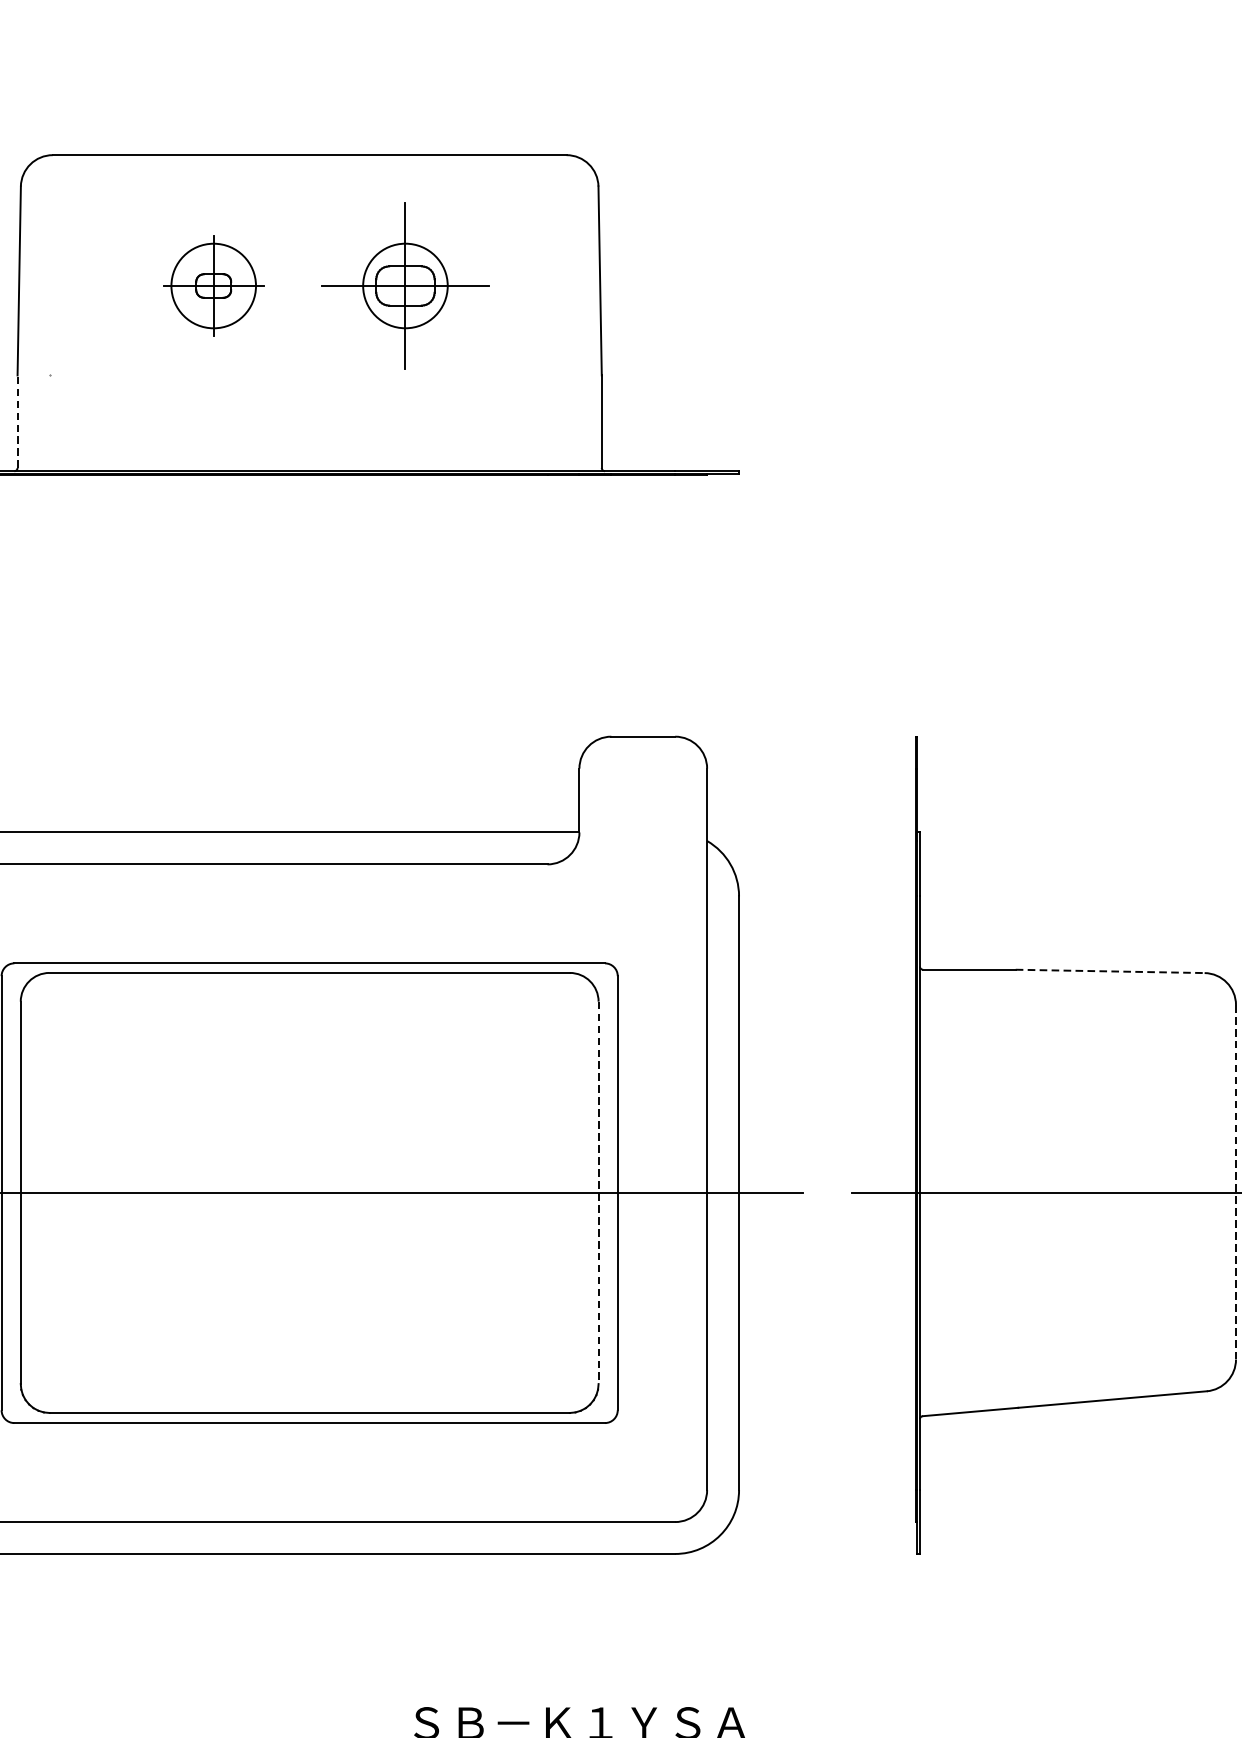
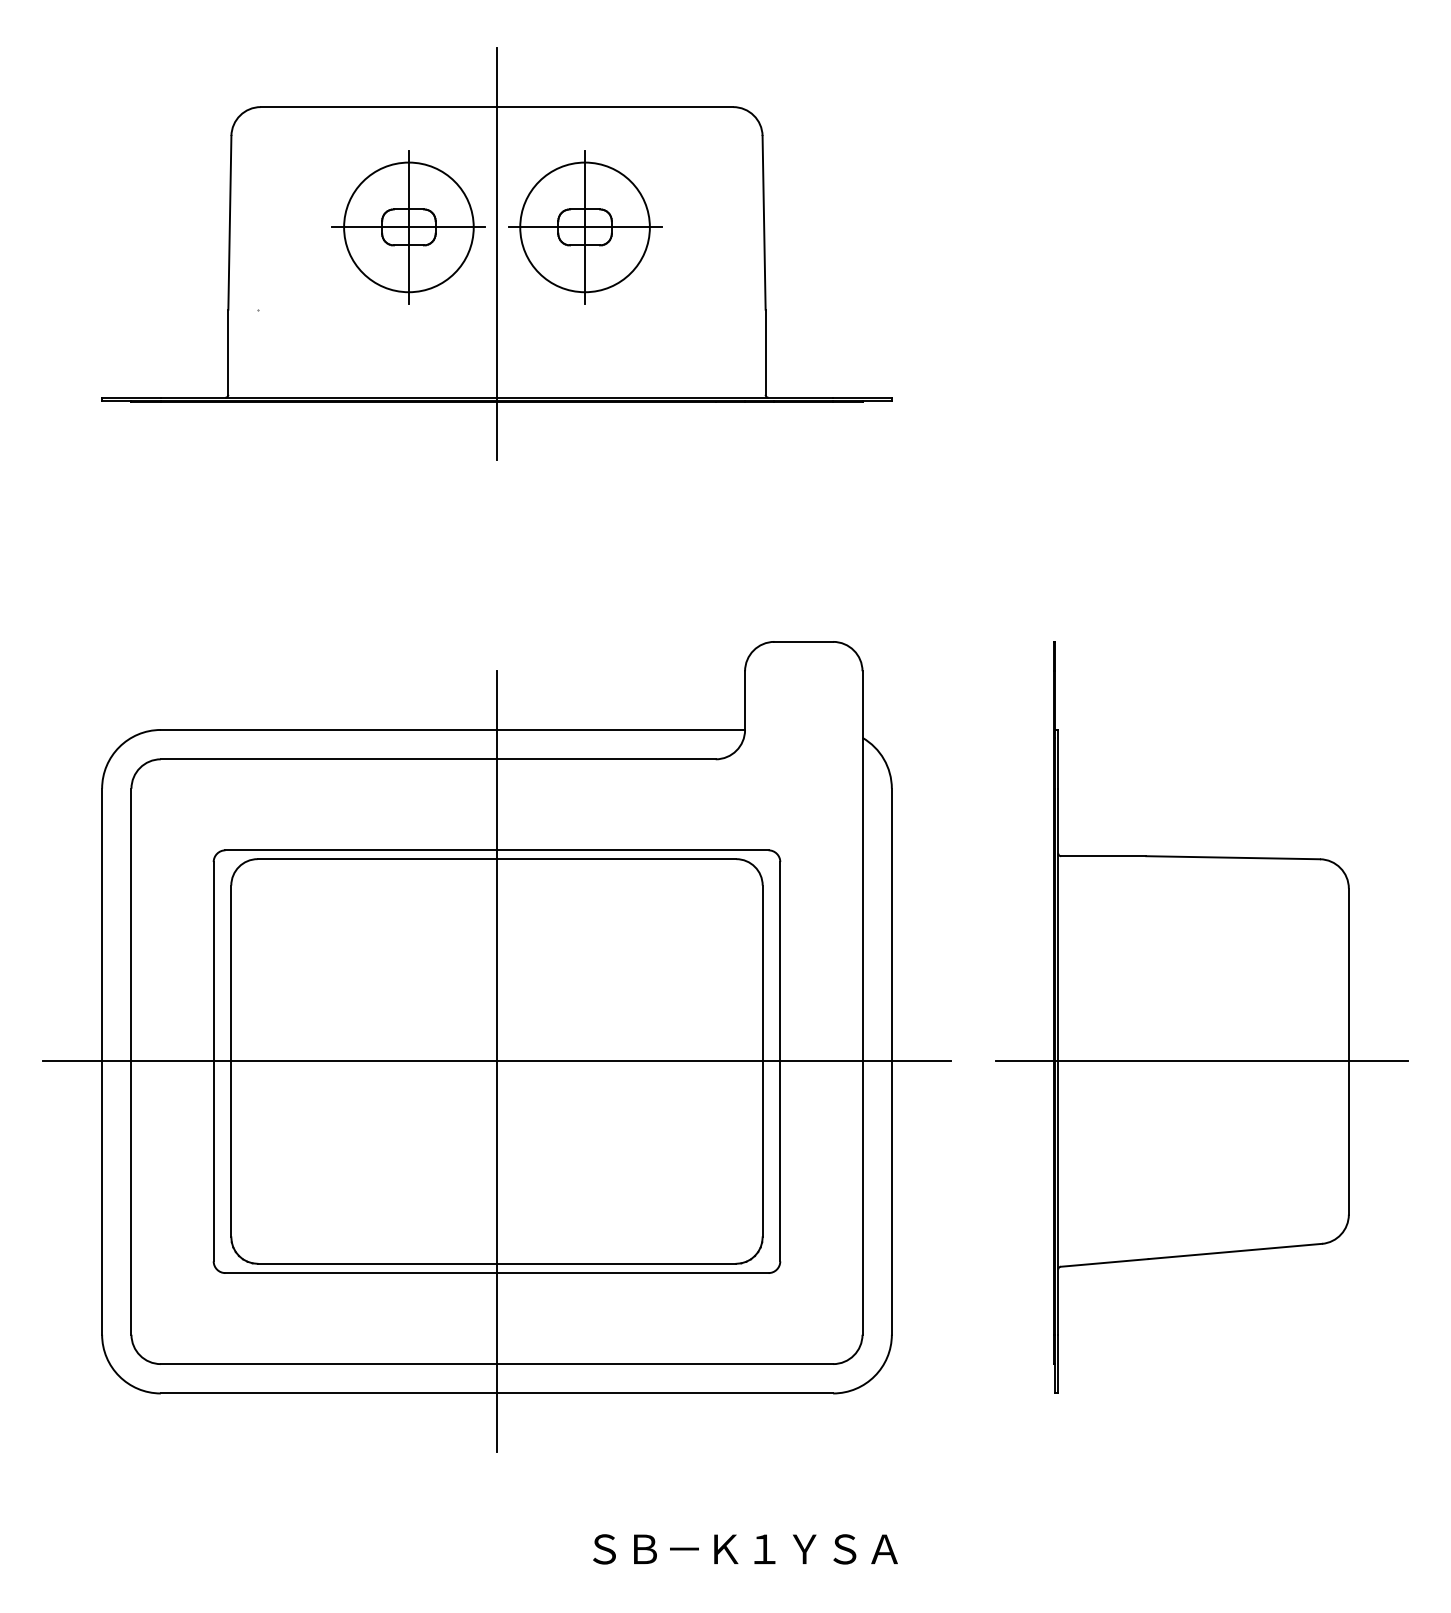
part: (213, 286) -> (408, 227), size x1.67
circle: (404, 286) -> (584, 227), size x1.67
line: (310, 315) -> (497, 254), added
line: (17, 422) -> (228, 352), dashed -> solid
line: (1110, 971) -> (1233, 857), dashed -> solid
line: (1235, 1182) -> (1348, 1051), dashed -> solid
line: (310, 1192) -> (497, 1061), added
line: (598, 1192) -> (762, 1061), dashed -> solid

